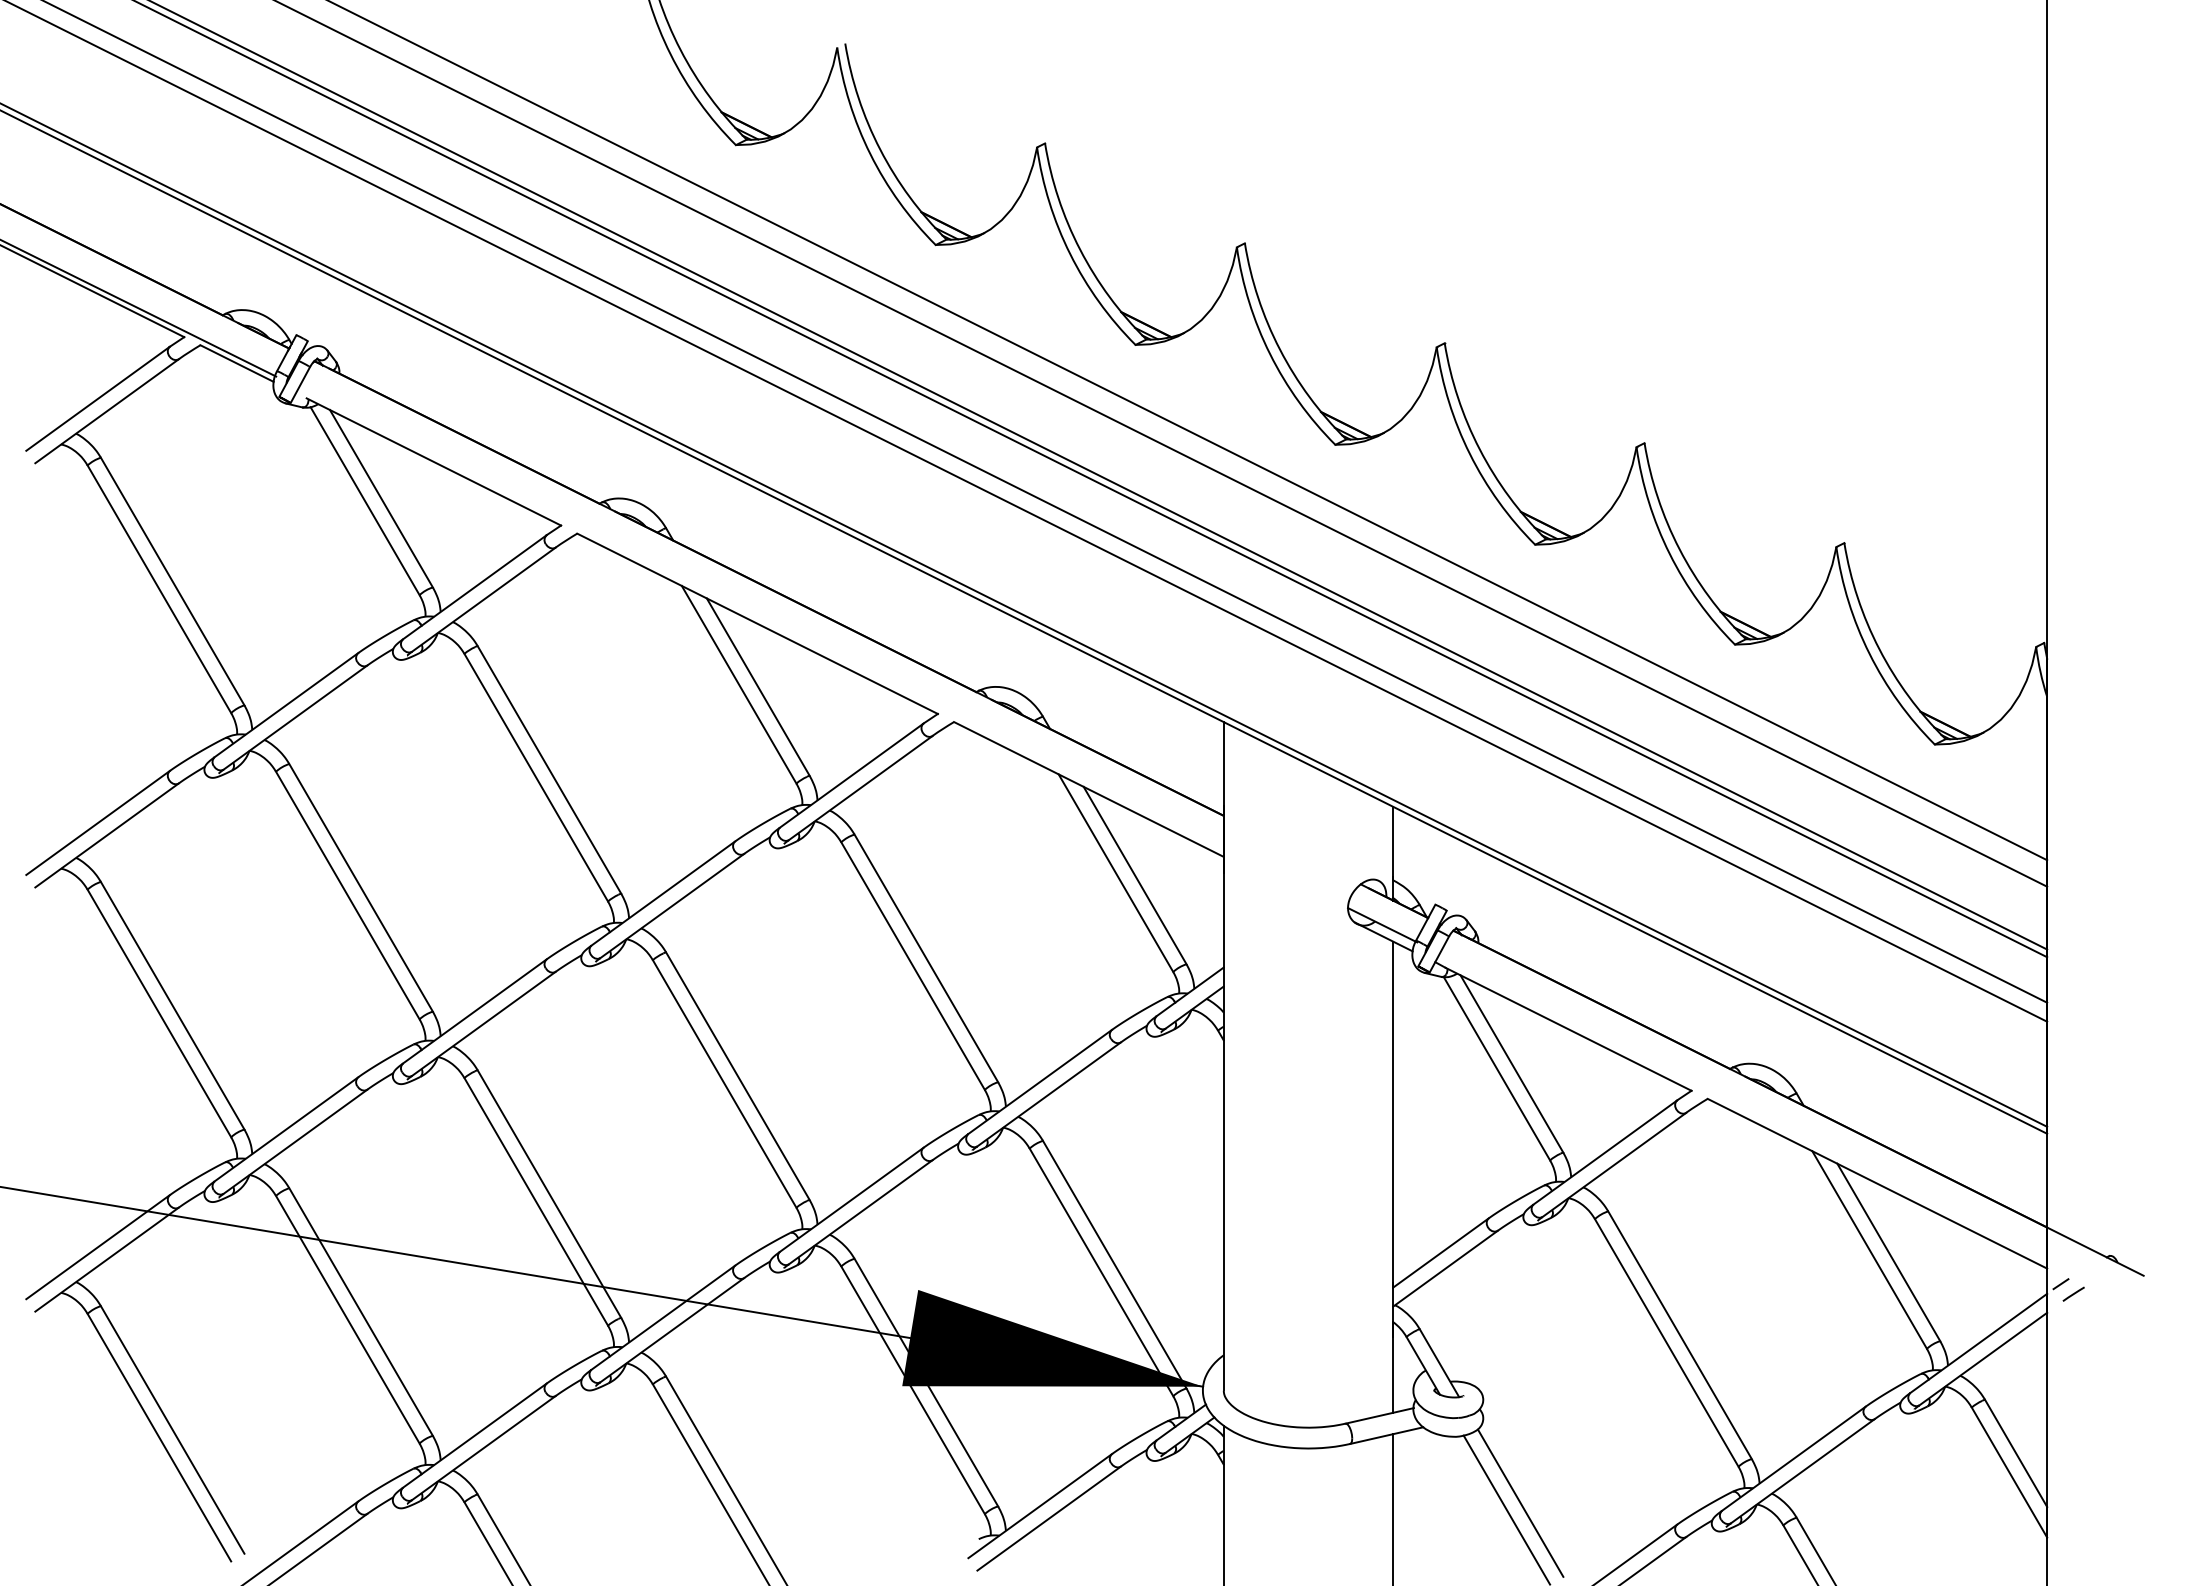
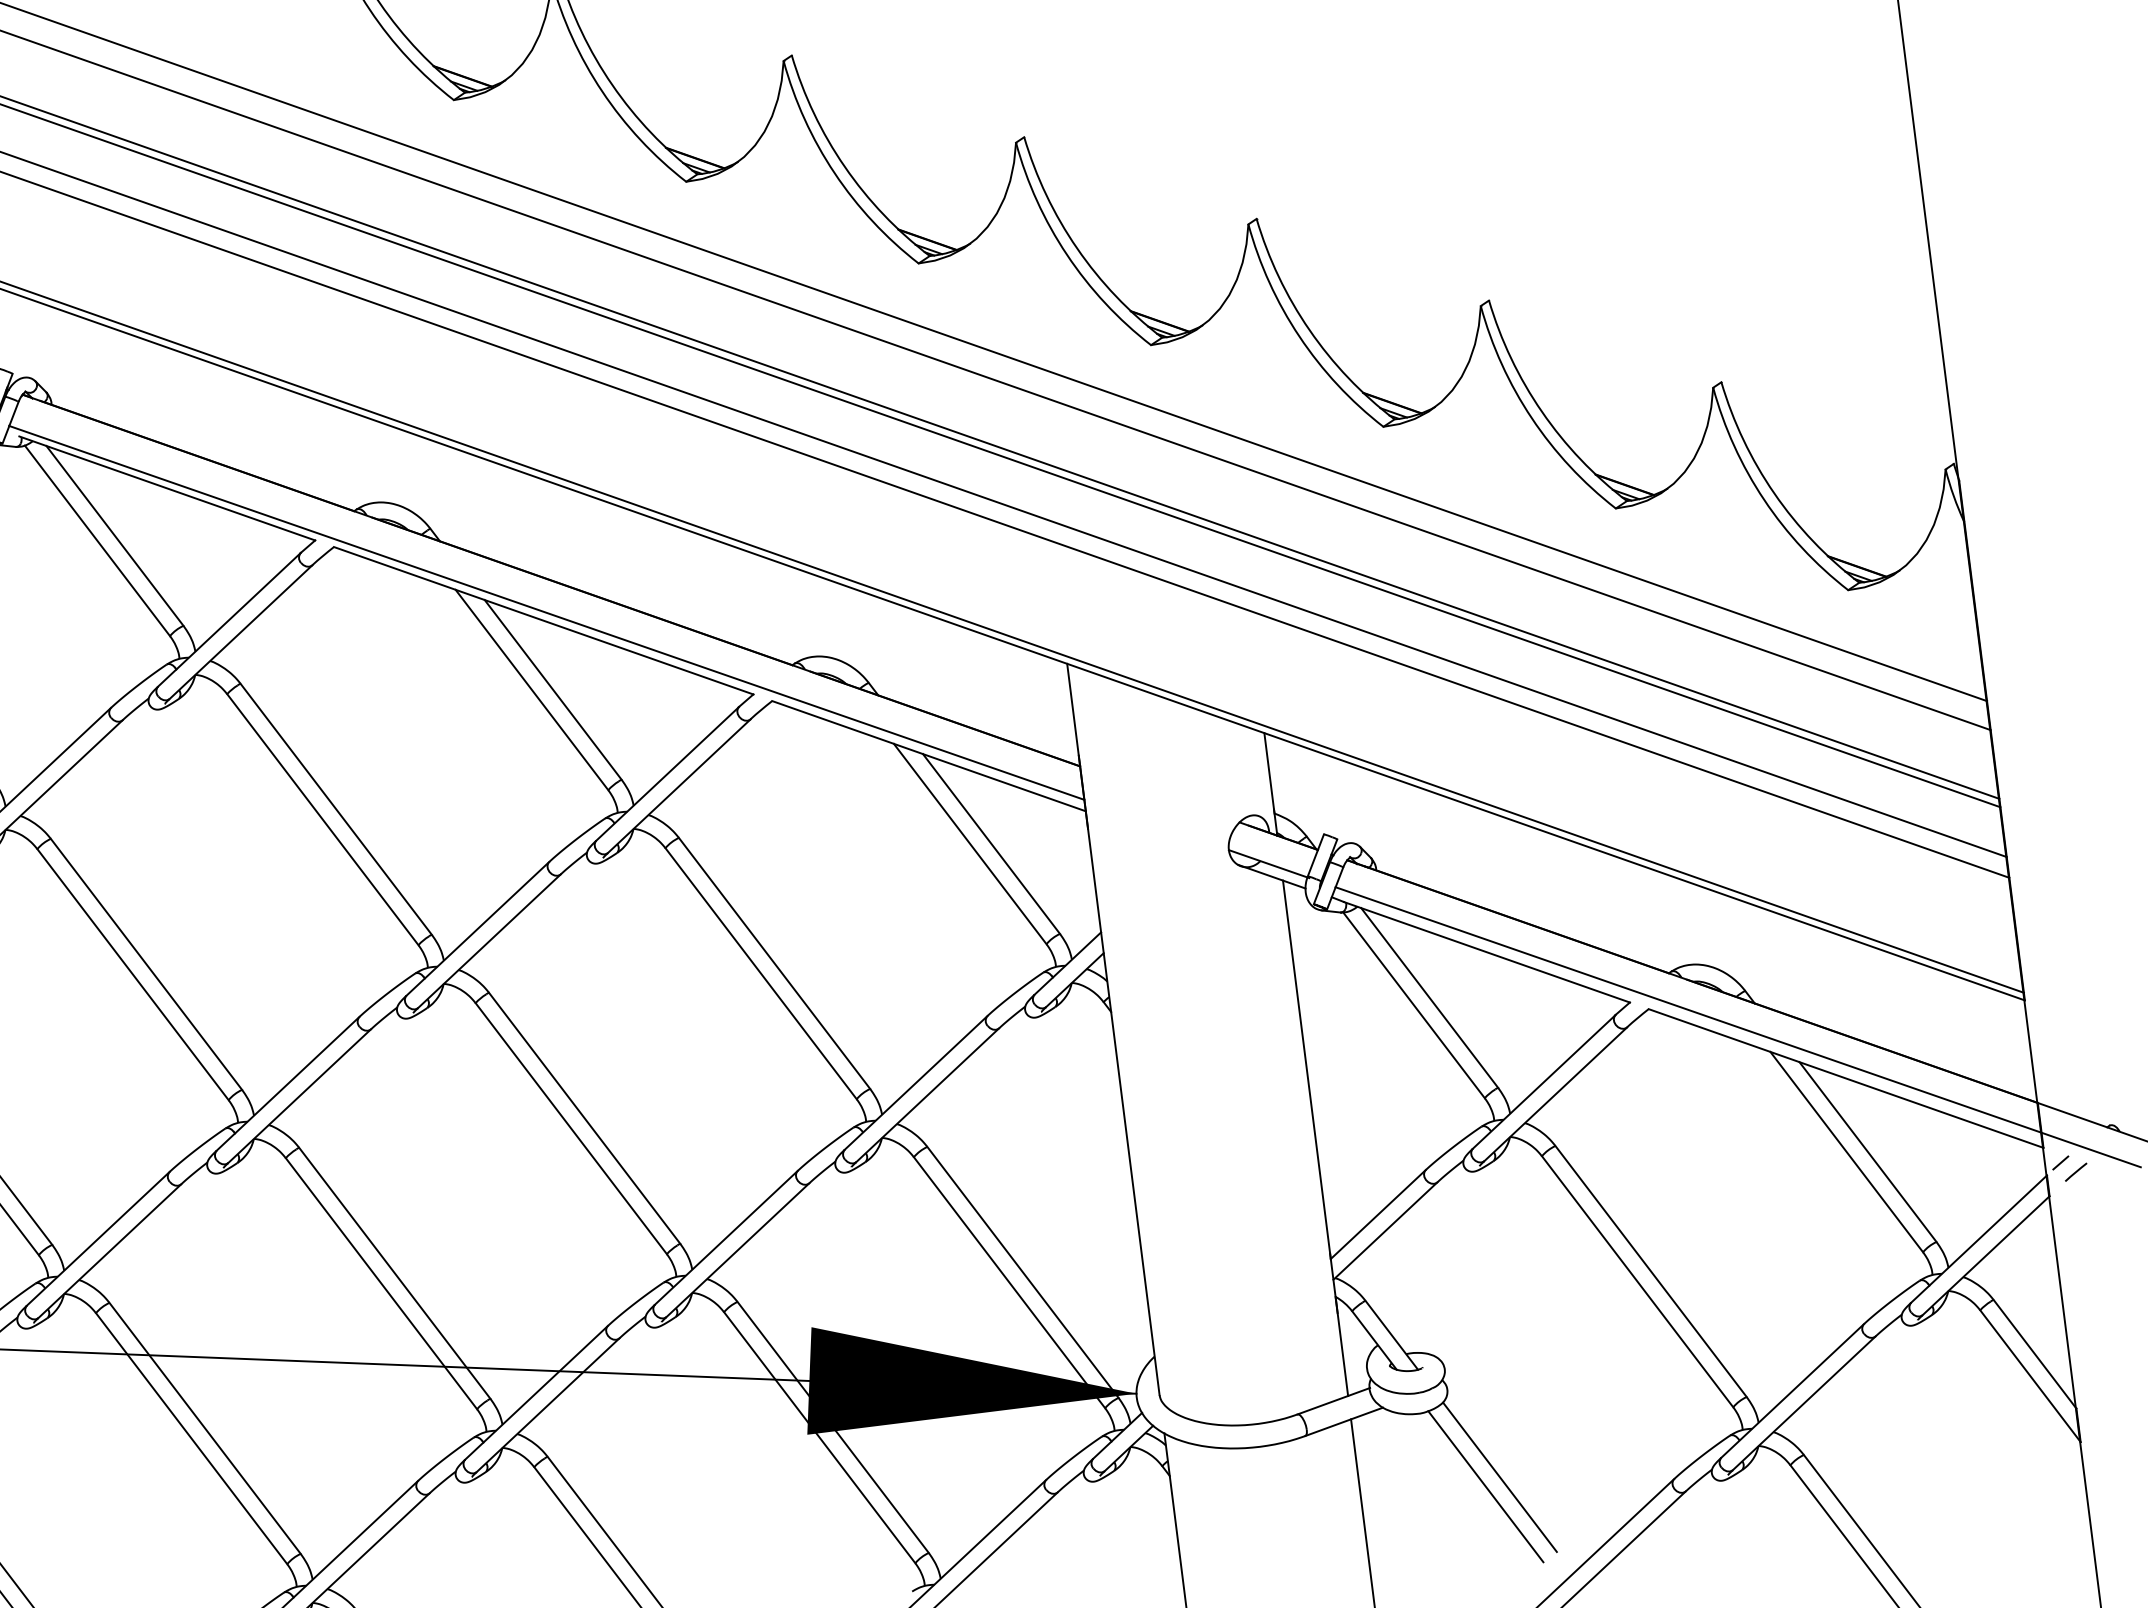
line: (760, 616) -> (545, 612), added
line: (1785, 1125) -> (1737, 1027), added

